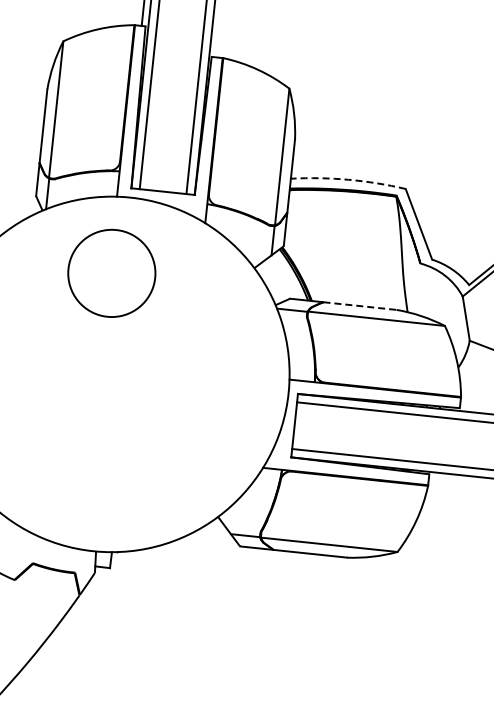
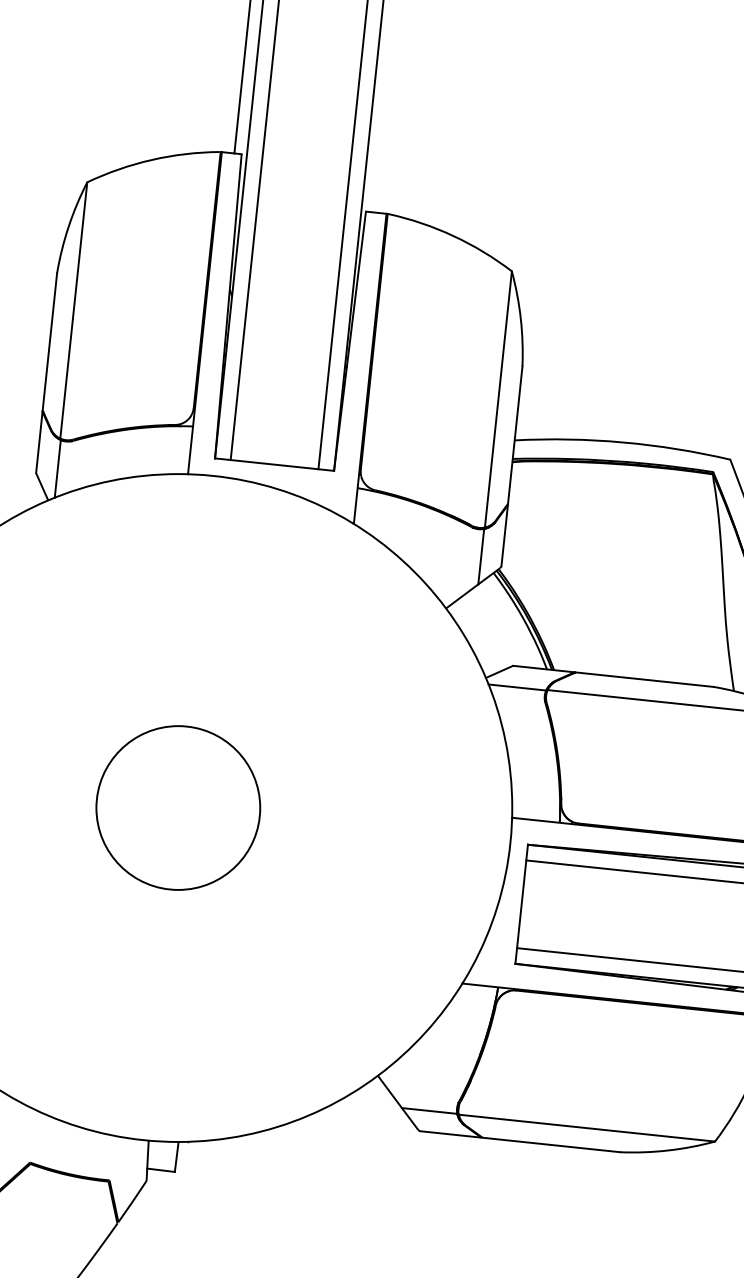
arc: (348, 179) -> (622, 441), dashed -> solid
circle: (111, 272) -> (177, 806), moved
line: (360, 306) -> (645, 680), dashed -> solid

